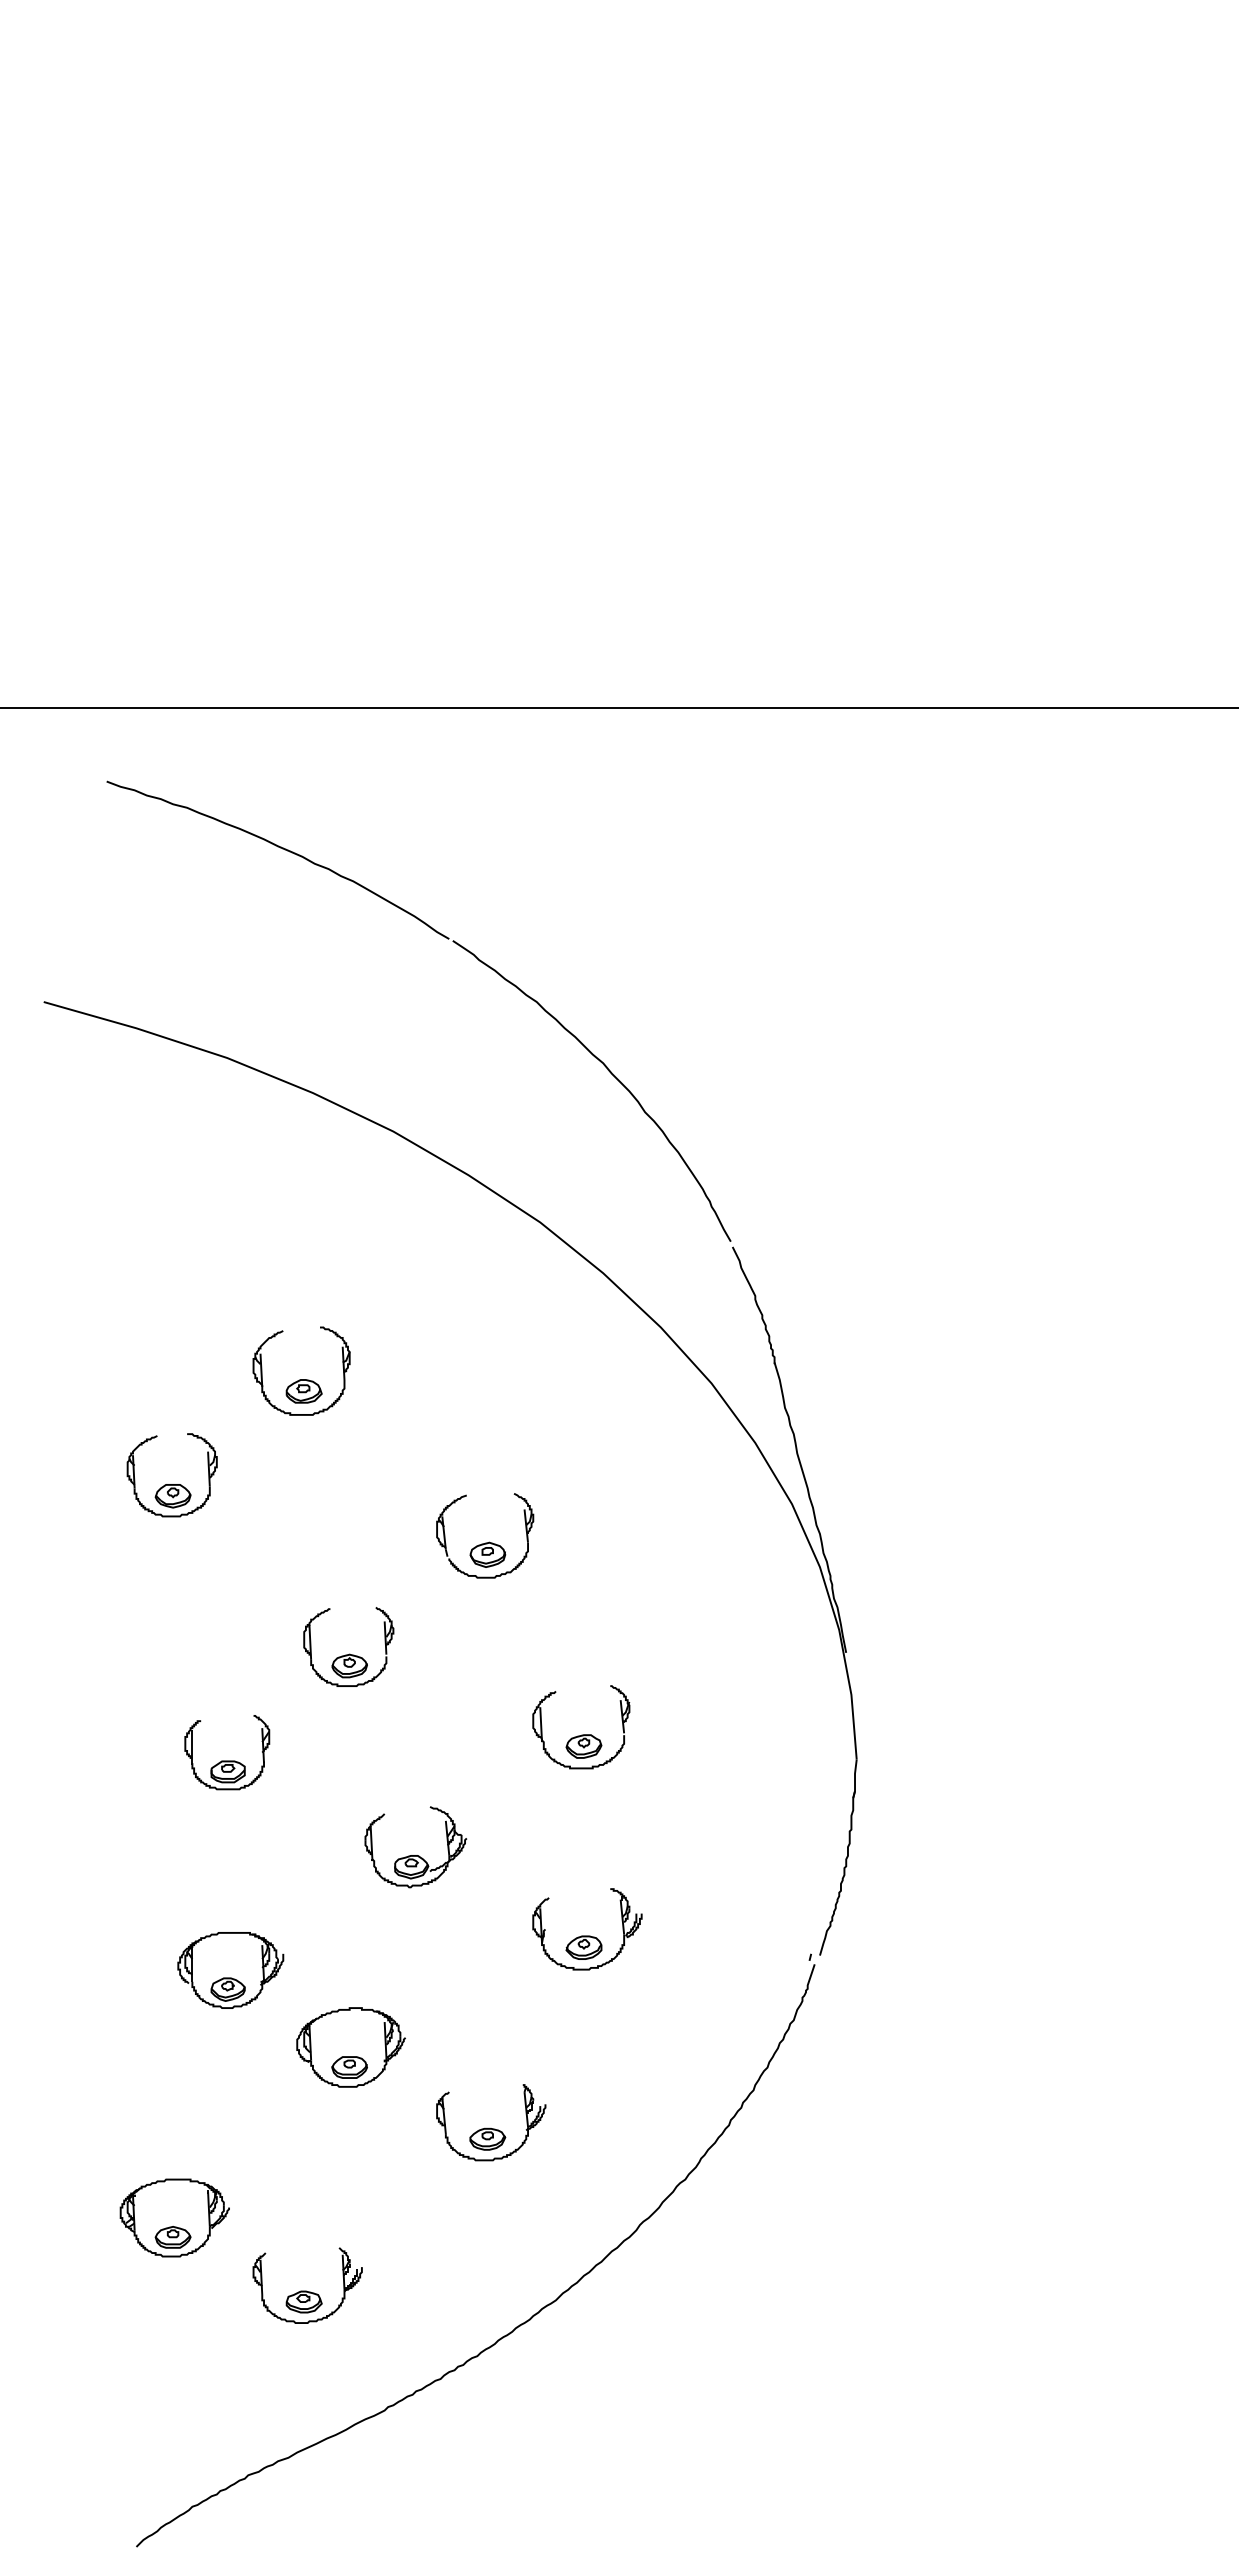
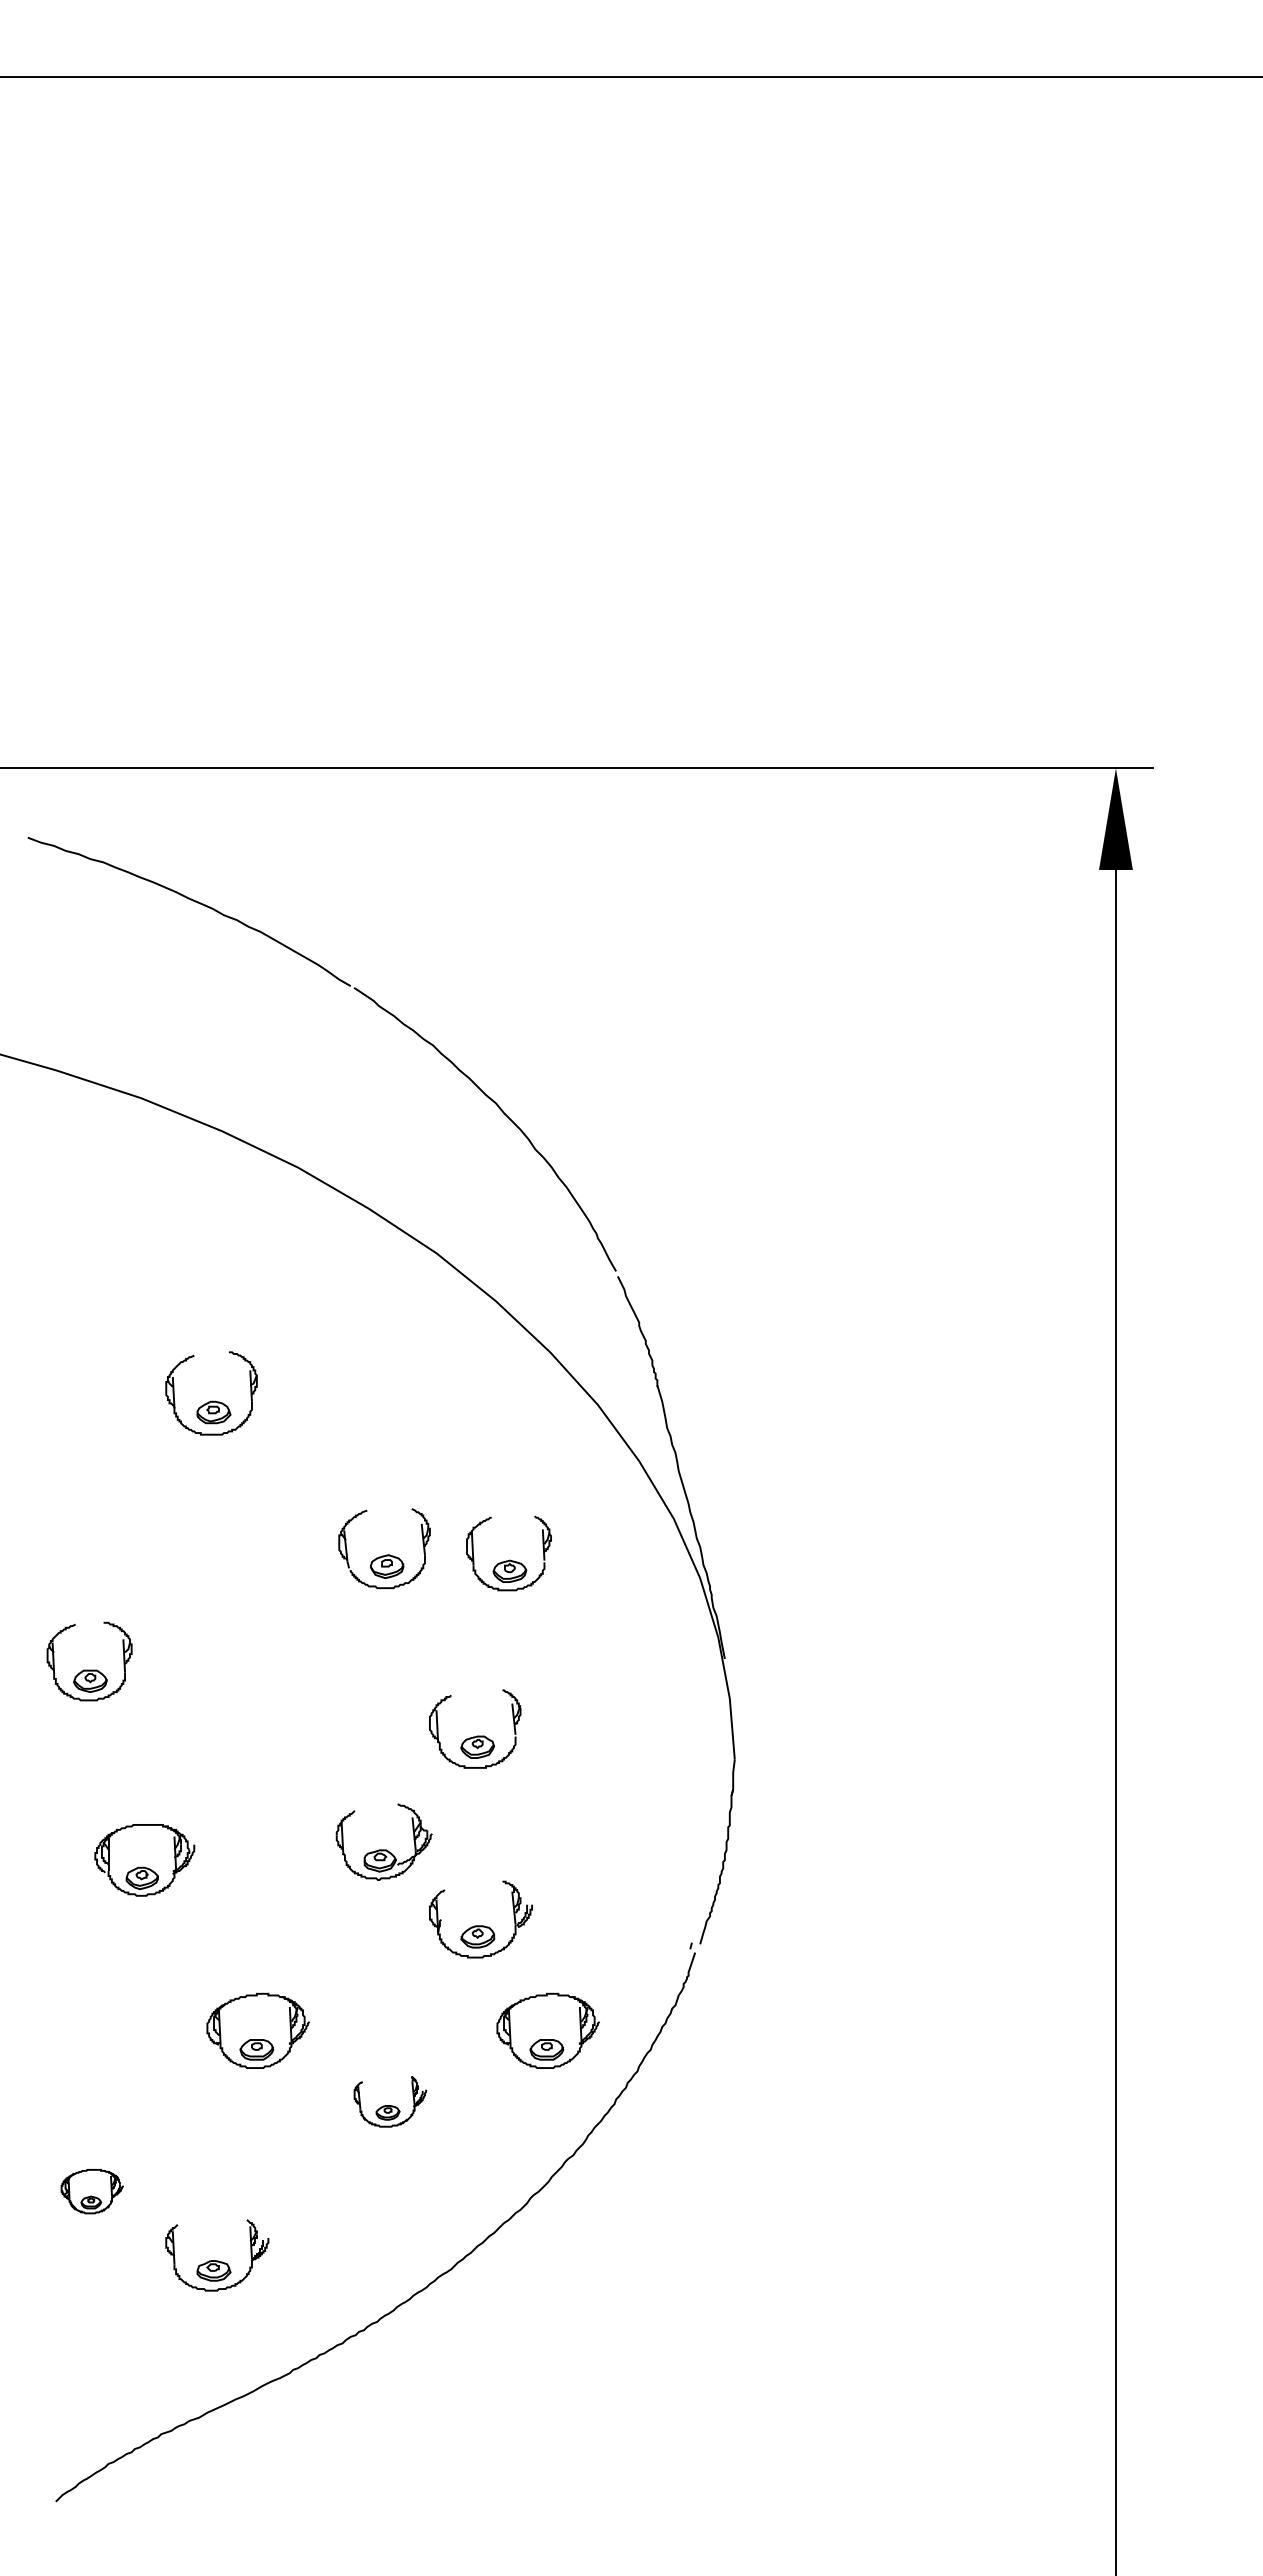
part: (172, 1483) -> (89, 1669), moved
part: (349, 1653) -> (509, 1559), moved
part: (227, 1760) -> (141, 1760), removed
part: (415, 1854) -> (383, 1849), moved
part: (230, 1970) -> (144, 1860), moved
part: (658, 2047) -> (547, 2030), added
part: (491, 2122) -> (390, 2101), size x0.7
part: (175, 2217) -> (92, 2191), size x0.6

